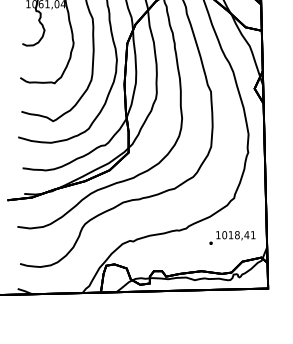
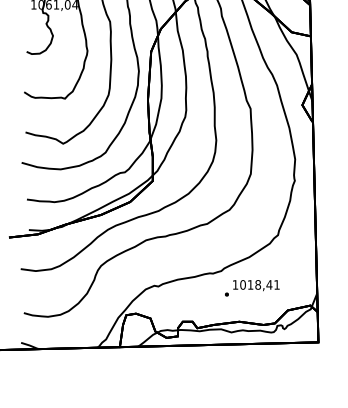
text: (232, 237) -> (252, 287), moved

